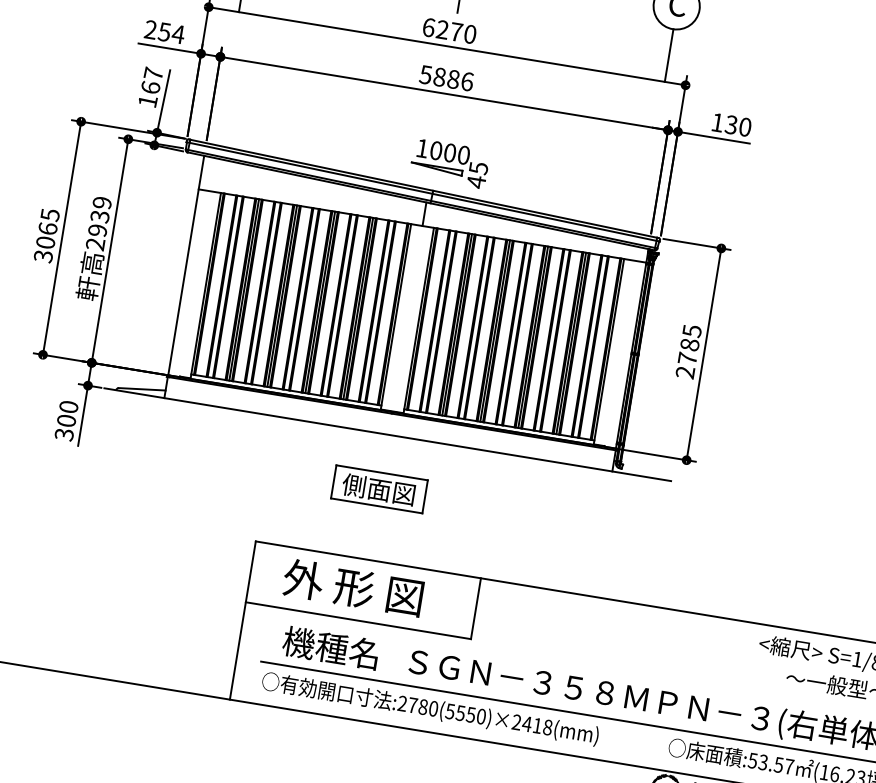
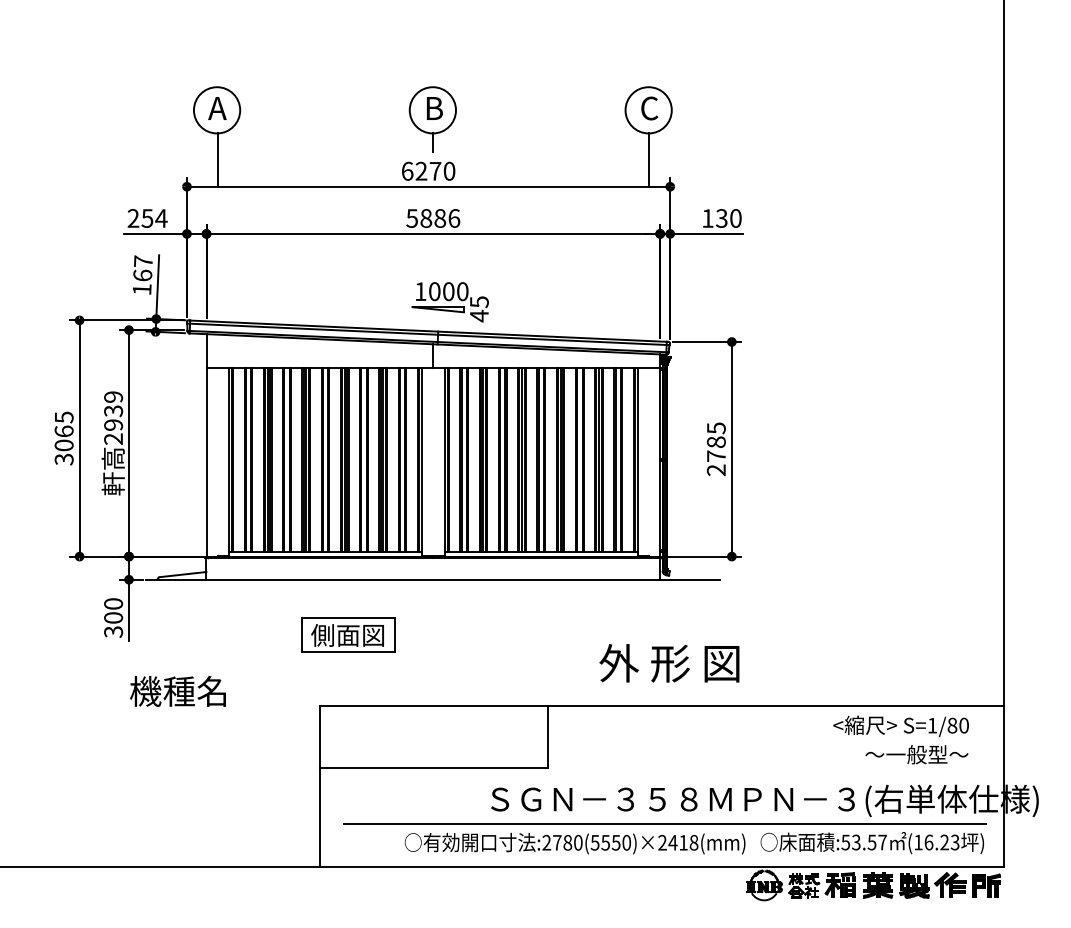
part: (379, 488) -> (348, 634), moved
text: (353, 587) -> (669, 663), moved
text: (330, 648) -> (177, 691), moved
text: (429, 708) -> (574, 843), moved

